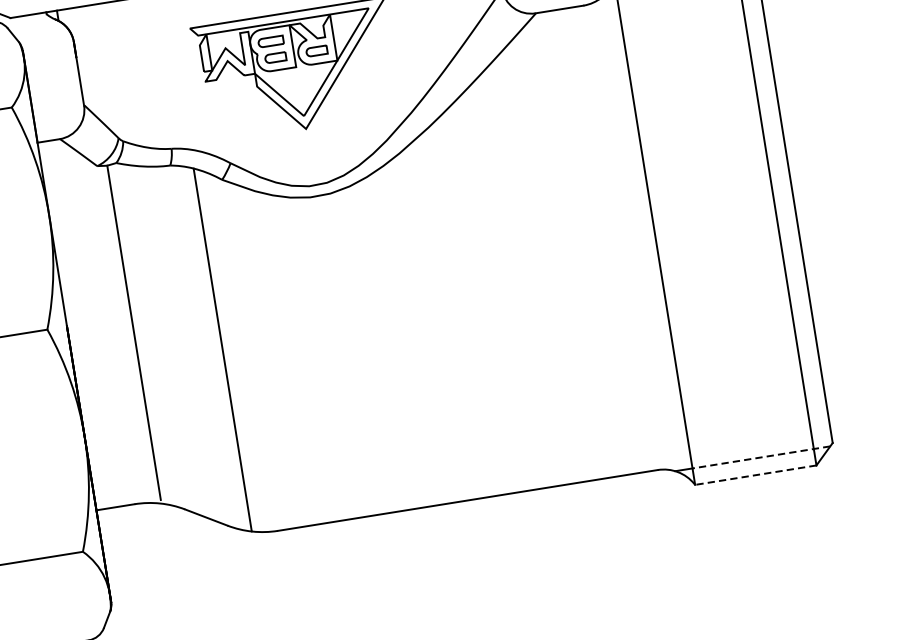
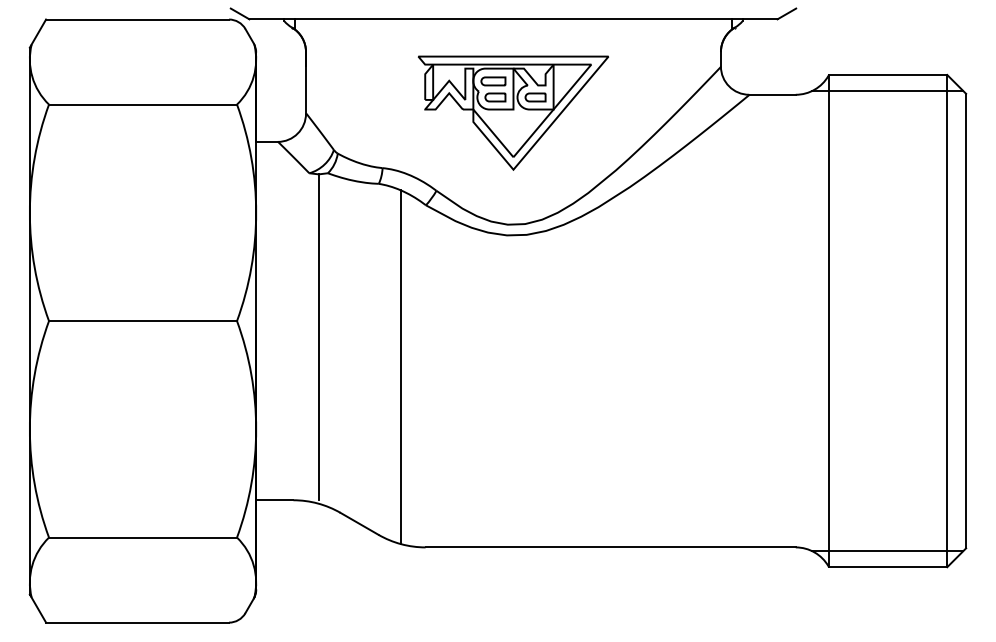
line: (760, 457) -> (895, 551), dashed -> solid
line: (755, 475) -> (887, 567), dashed -> solid

